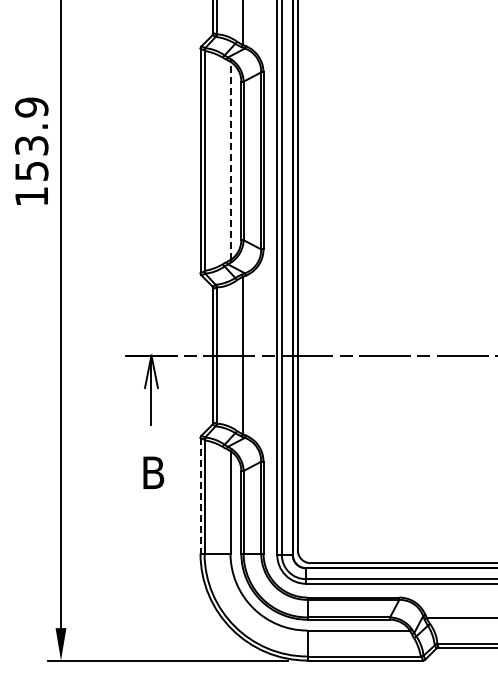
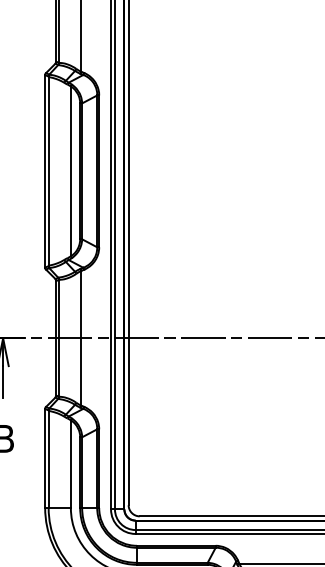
line: (230, 160) -> (70, 171), dashed -> solid
line: (200, 495) -> (45, 458), dashed -> solid

